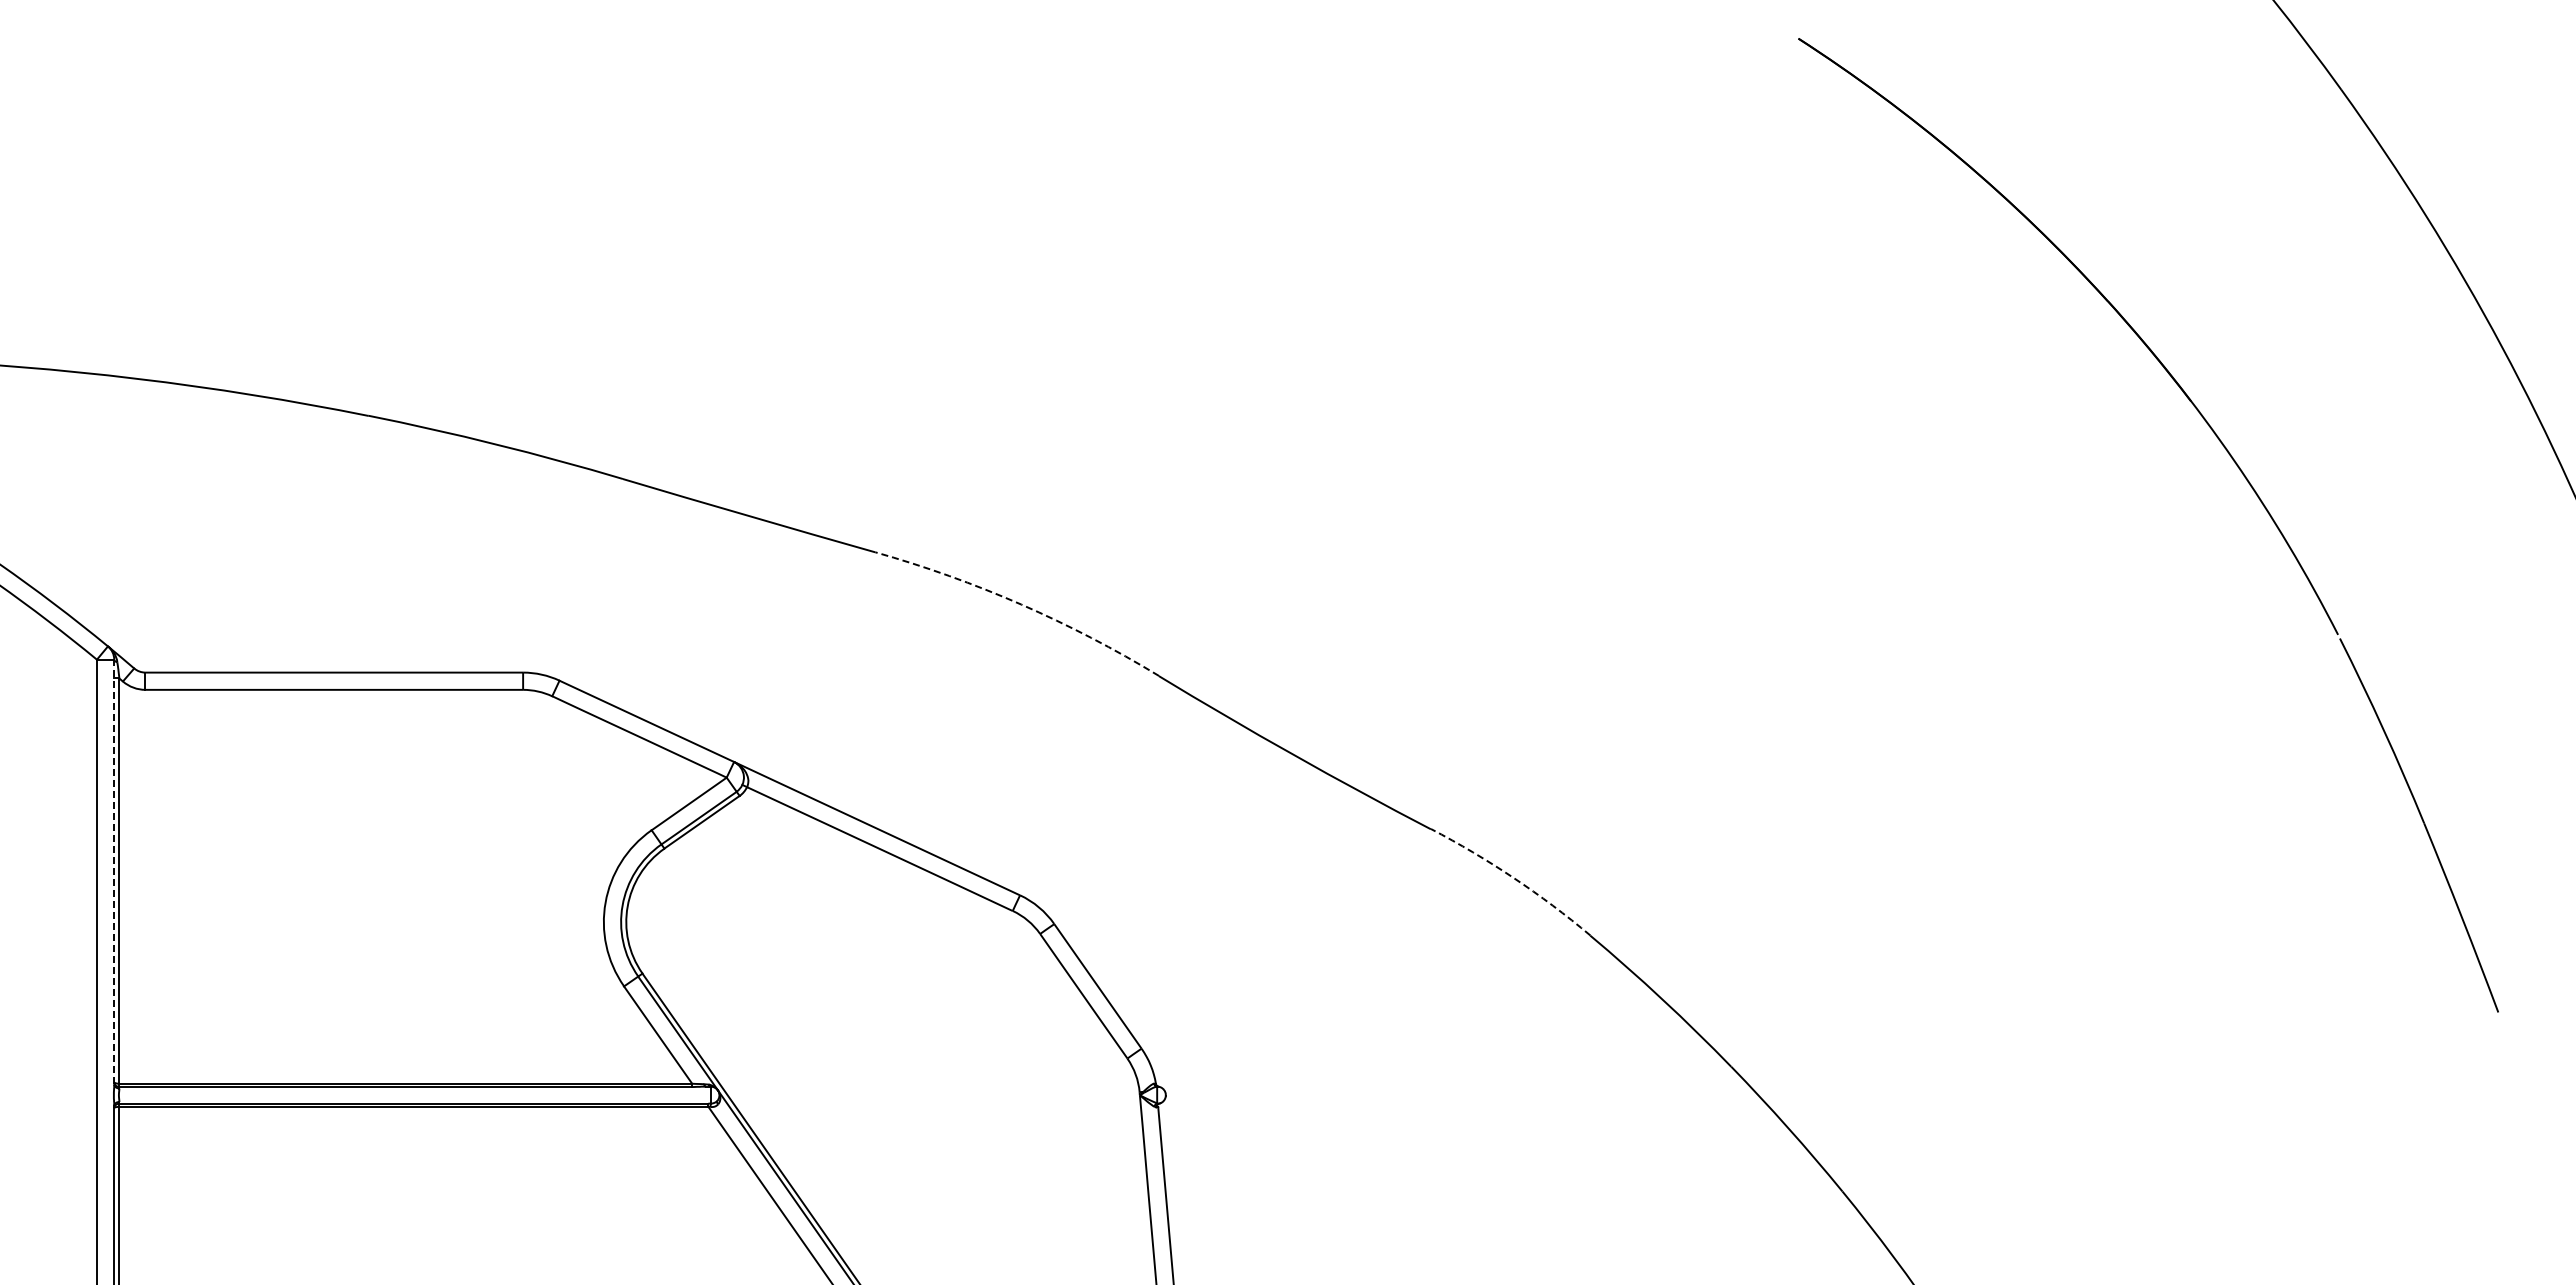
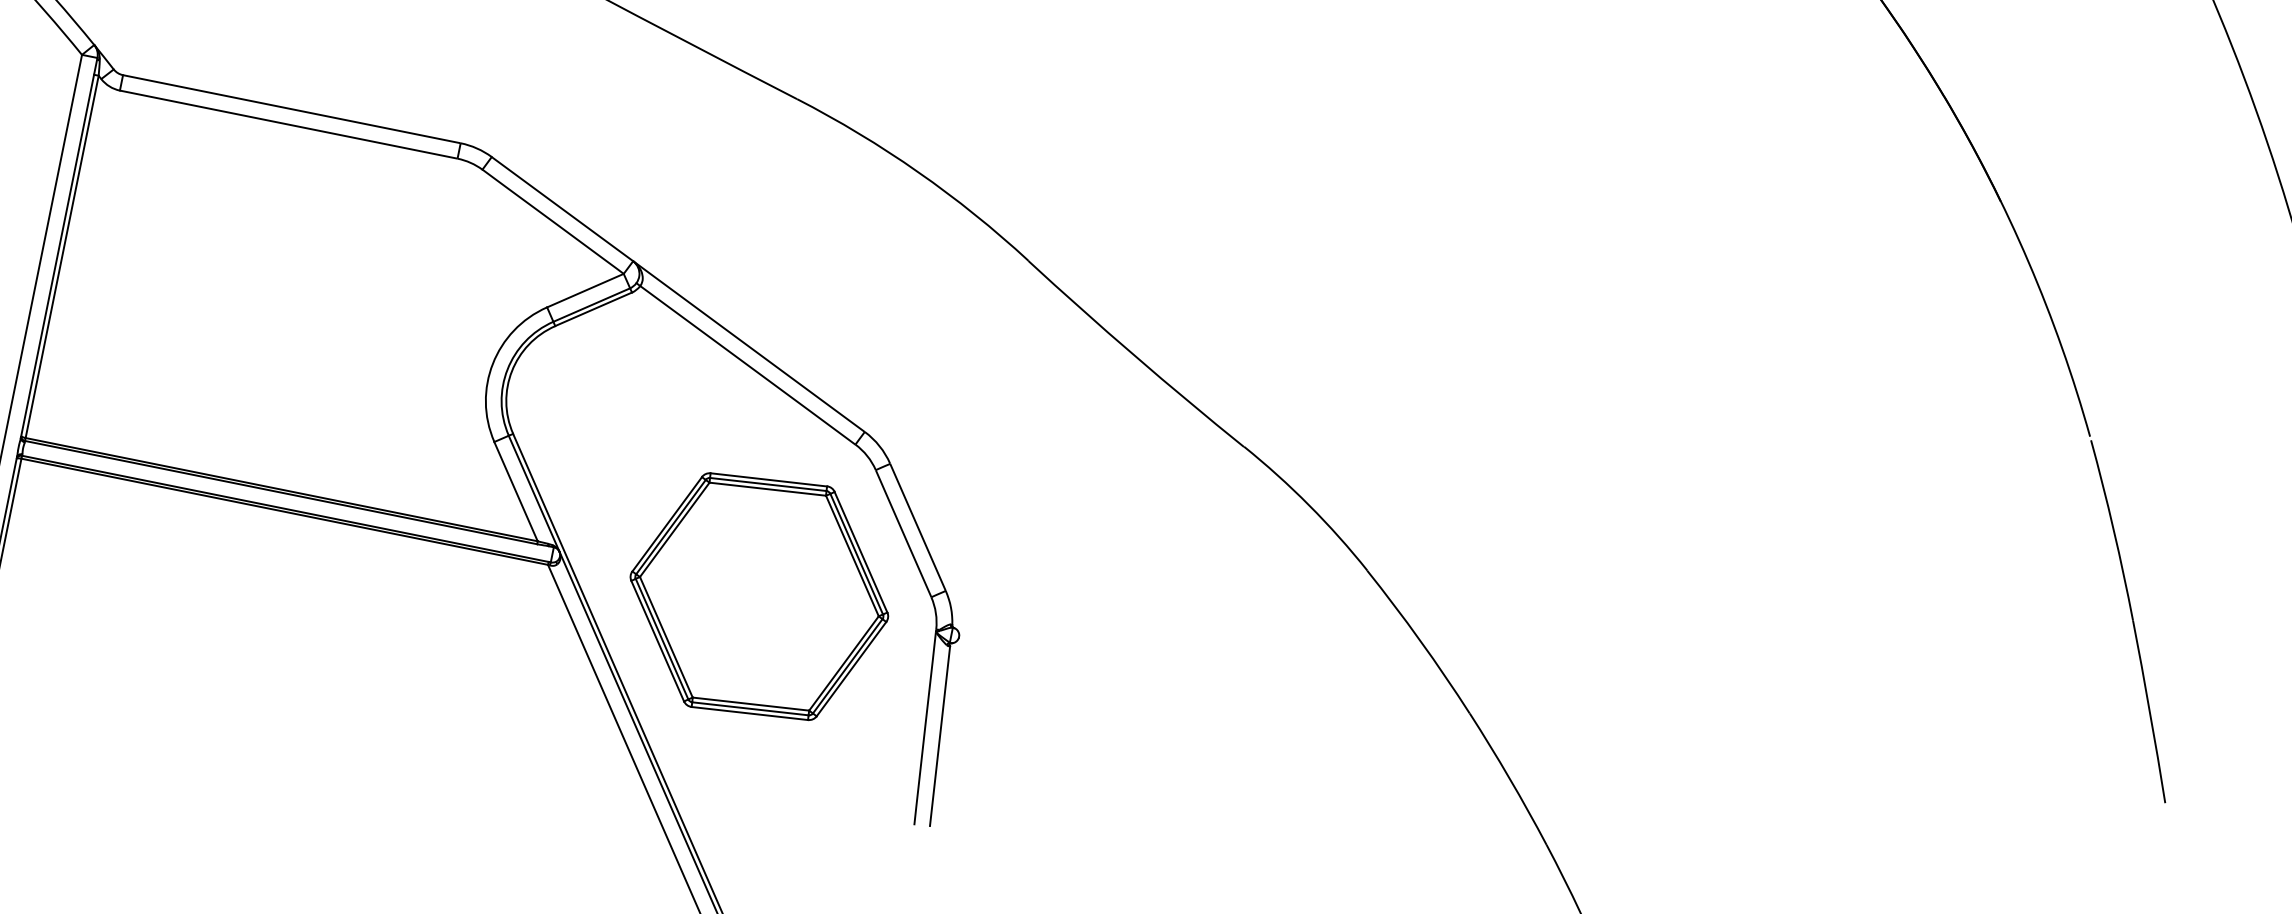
arc: (1021, 604) -> (918, 172), dashed -> solid
line: (114, 871) -> (59, 247), dashed -> solid
arc: (1513, 877) -> (1309, 504), dashed -> solid
part: (942, 1095) -> (759, 596), added

